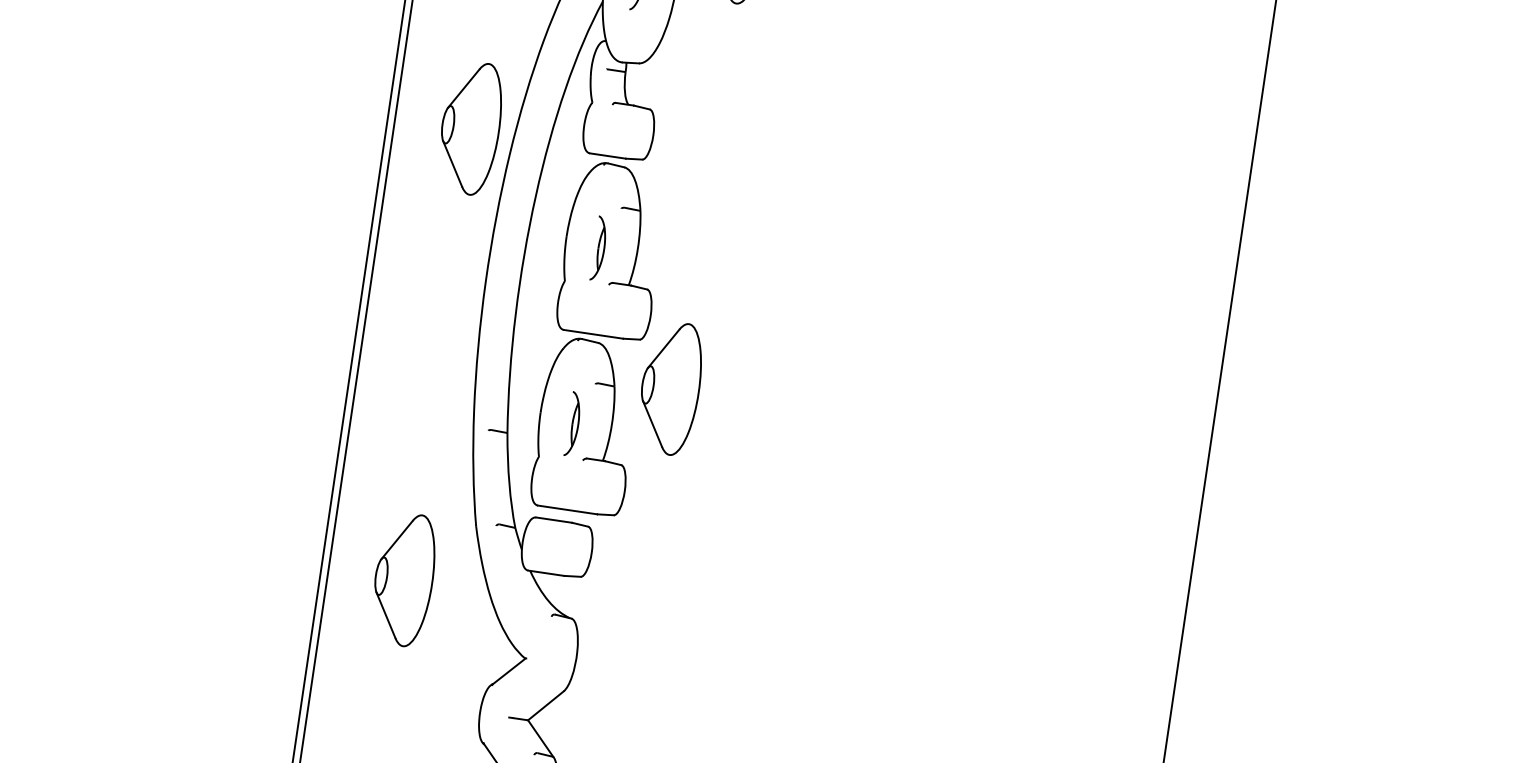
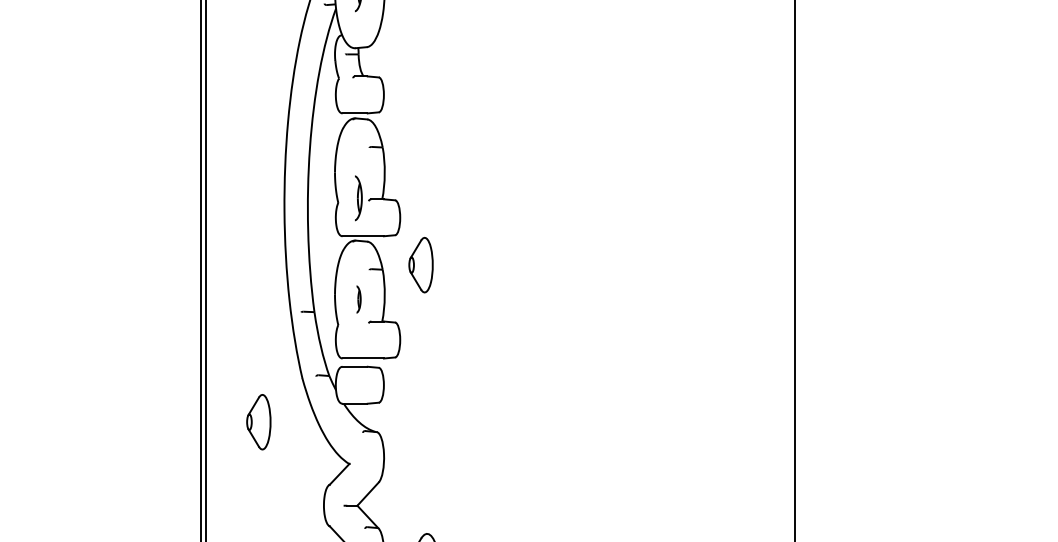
part: (470, 127) -> (258, 107), removed
part: (599, 248) -> (358, 198), moved
part: (669, 387) -> (420, 264), size x0.6
part: (573, 424) -> (358, 299), size x0.6
part: (403, 578) -> (258, 421), size x0.6

